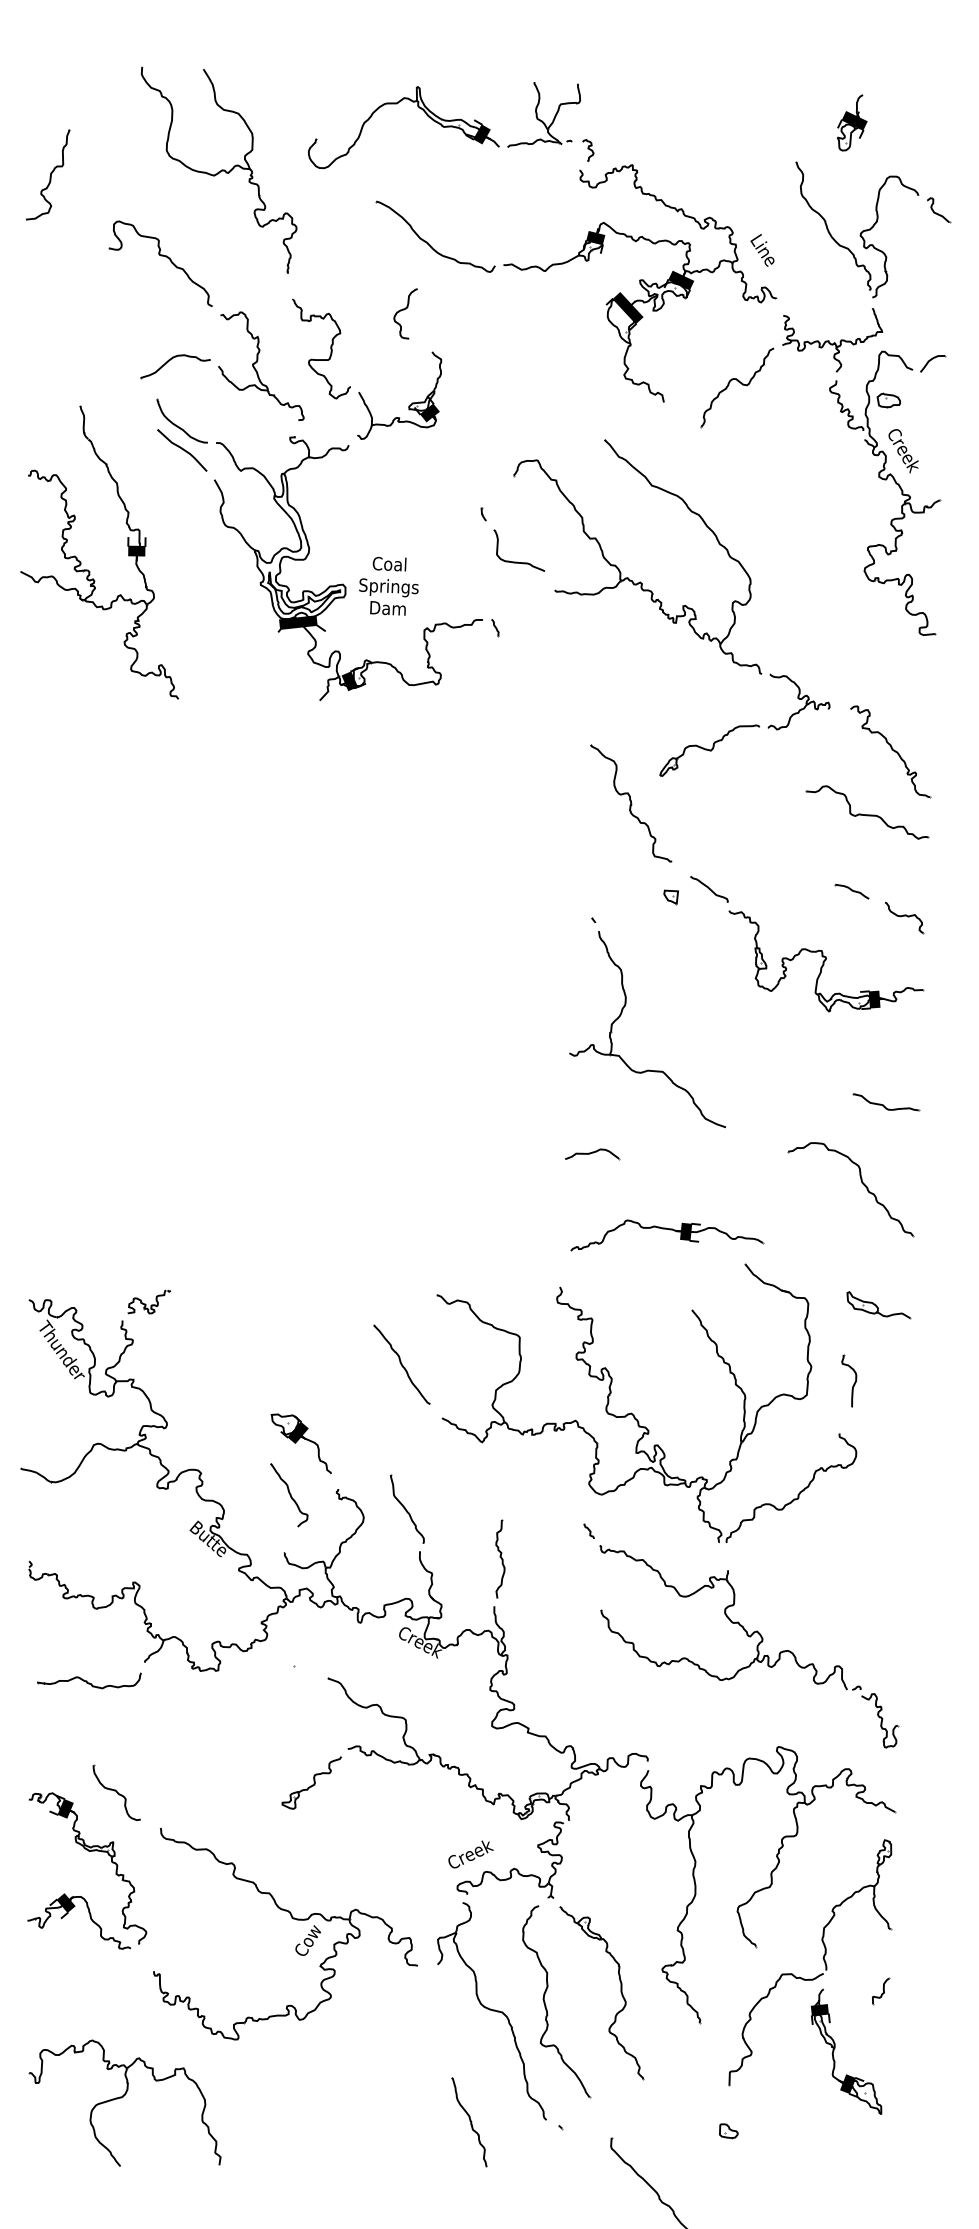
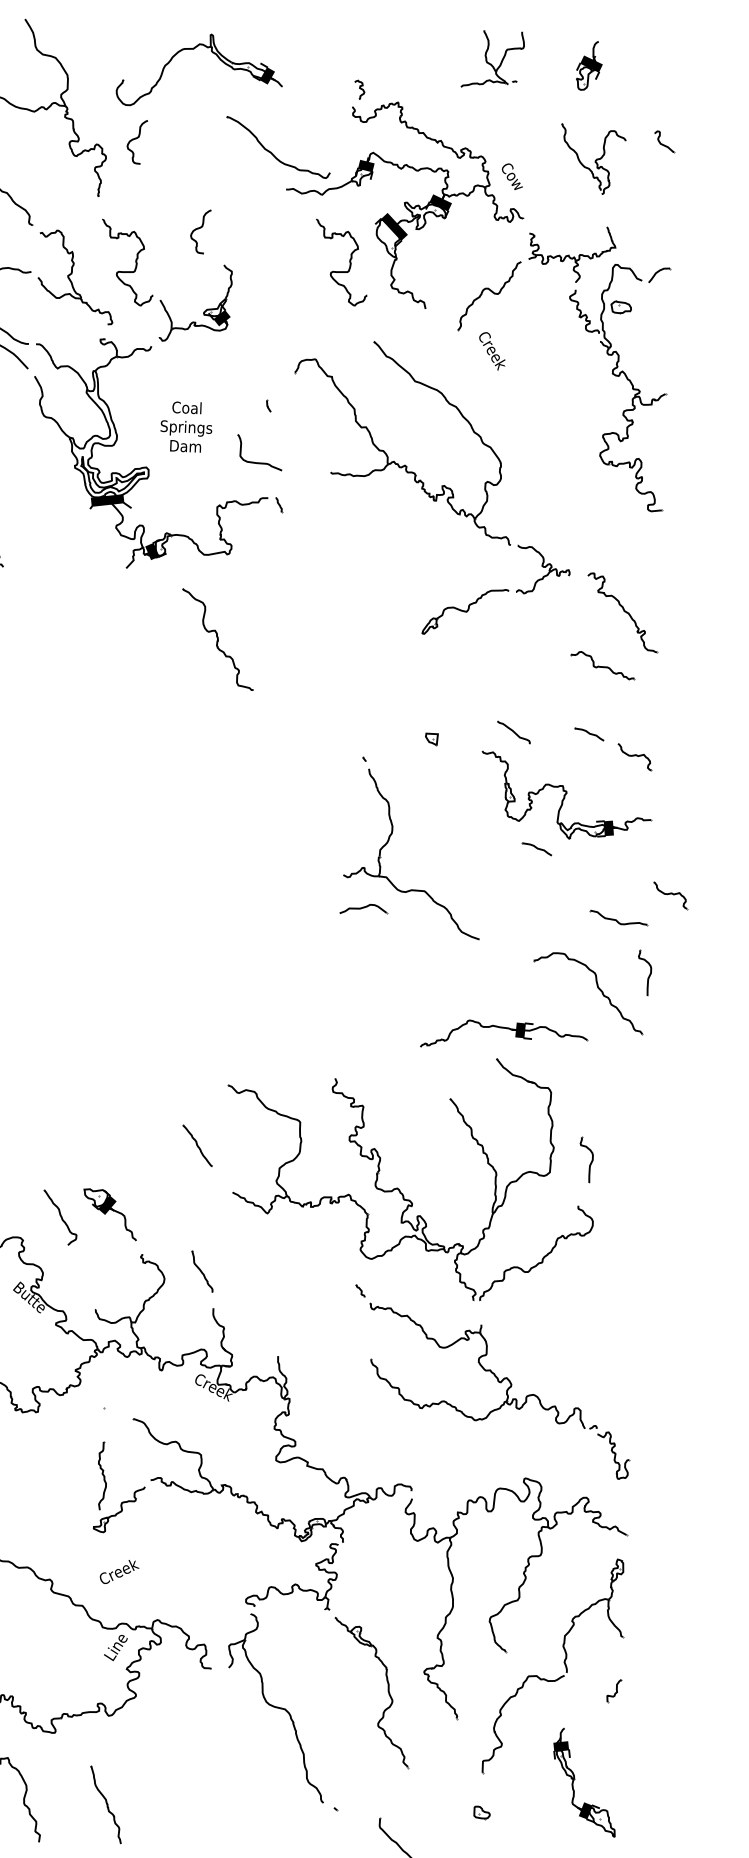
part: (543, 114) -> (492, 58), moved
curve: (331, 207) -> (136, 139), added
part: (857, 229) -> (593, 158), size x0.6
part: (428, 242) -> (272, 152), moved
text: (762, 250) -> (511, 176), Line -> Cow
curve: (576, 348) -> (349, 262), added
text: (903, 451) -> (492, 351), moved
curve: (517, 561) -> (258, 462), moved
text: (388, 585) -> (186, 426), moved
part: (631, 803) -> (218, 639), moved
part: (867, 812) -> (602, 665), size x0.6
curve: (709, 889) -> (513, 732), moved
part: (791, 1023) -> (536, 849), added
part: (945, 1076) -> (670, 895), added
part: (592, 1154) -> (363, 909), moved
part: (916, 1165) -> (645, 972), added
part: (667, 1235) -> (504, 1033), moved
part: (878, 1305) -> (612, 1094), removed
part: (401, 1364) -> (197, 1145), size x0.6
part: (289, 1495) -> (60, 1217), moved
part: (407, 1508) -> (202, 1271), size x0.7
part: (500, 1558) -> (102, 1475), moved
text: (470, 1854) -> (119, 1571), moved
text: (307, 1940) -> (115, 1646), Cow -> Line
part: (546, 2005) -> (323, 1703), removed
part: (835, 2048) -> (574, 1779), moved
part: (469, 2122) -> (106, 1805), moved

